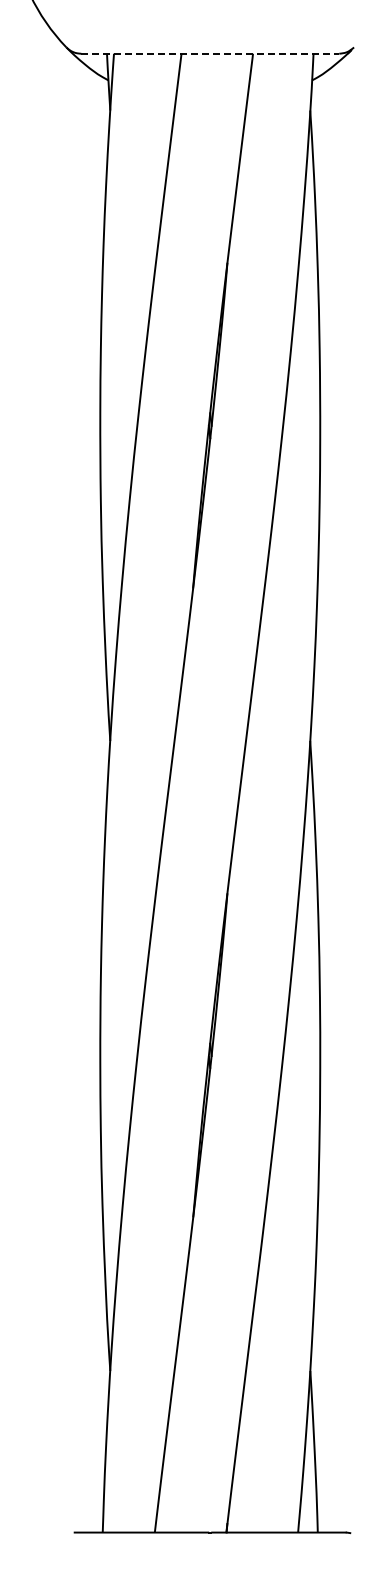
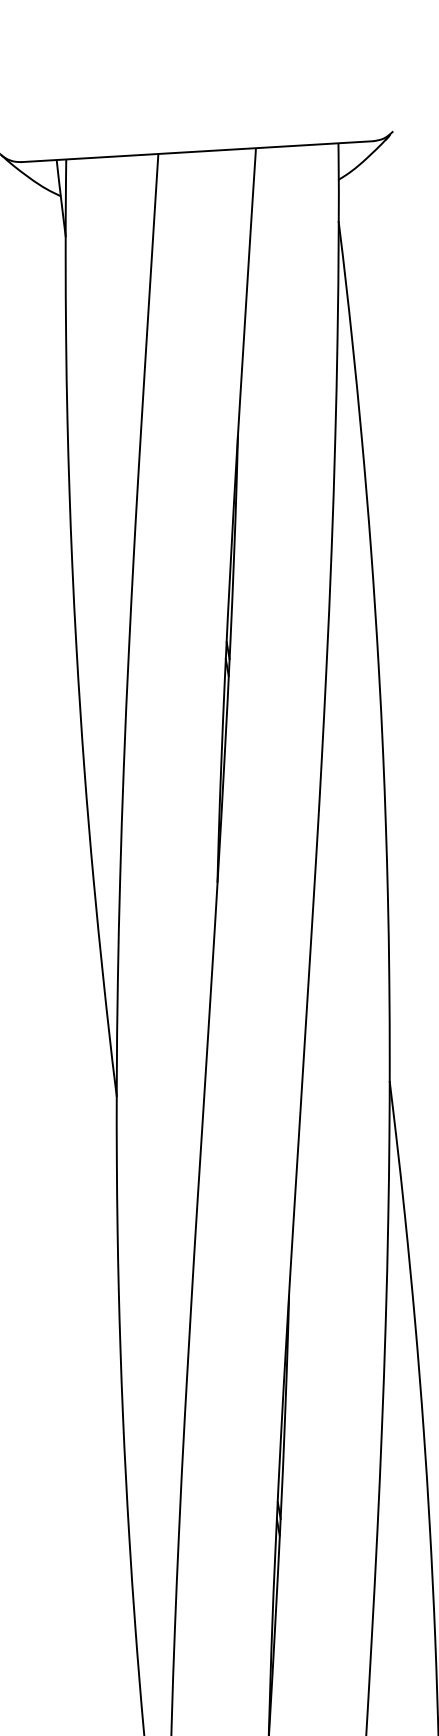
line: (210, 53) -> (197, 151), dashed -> solid

